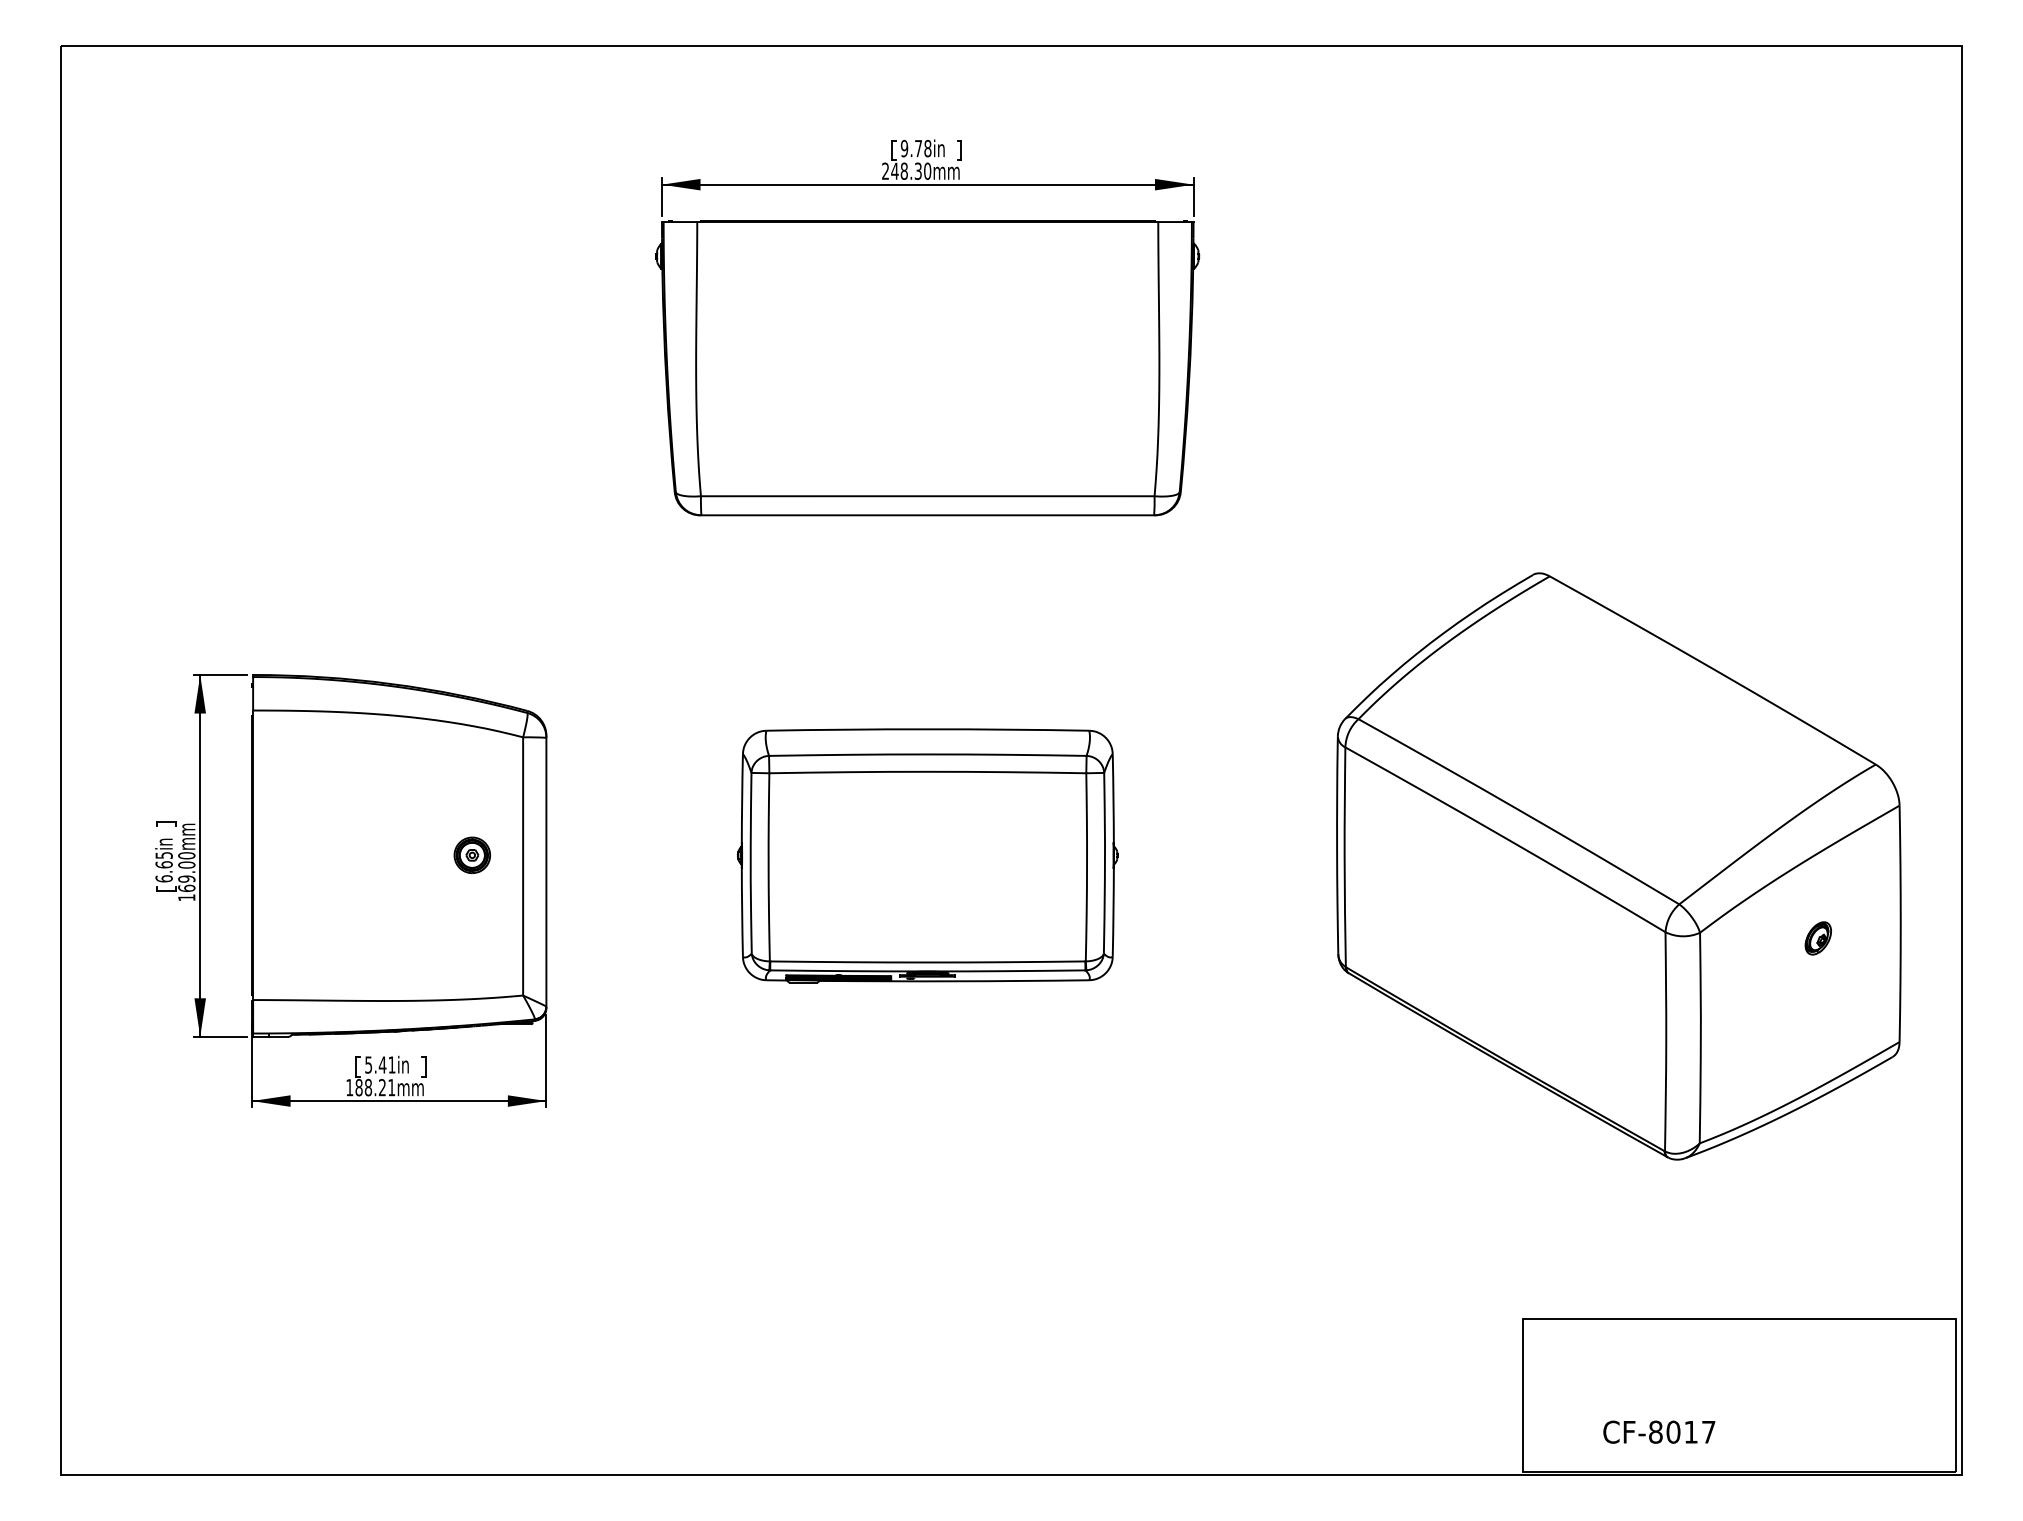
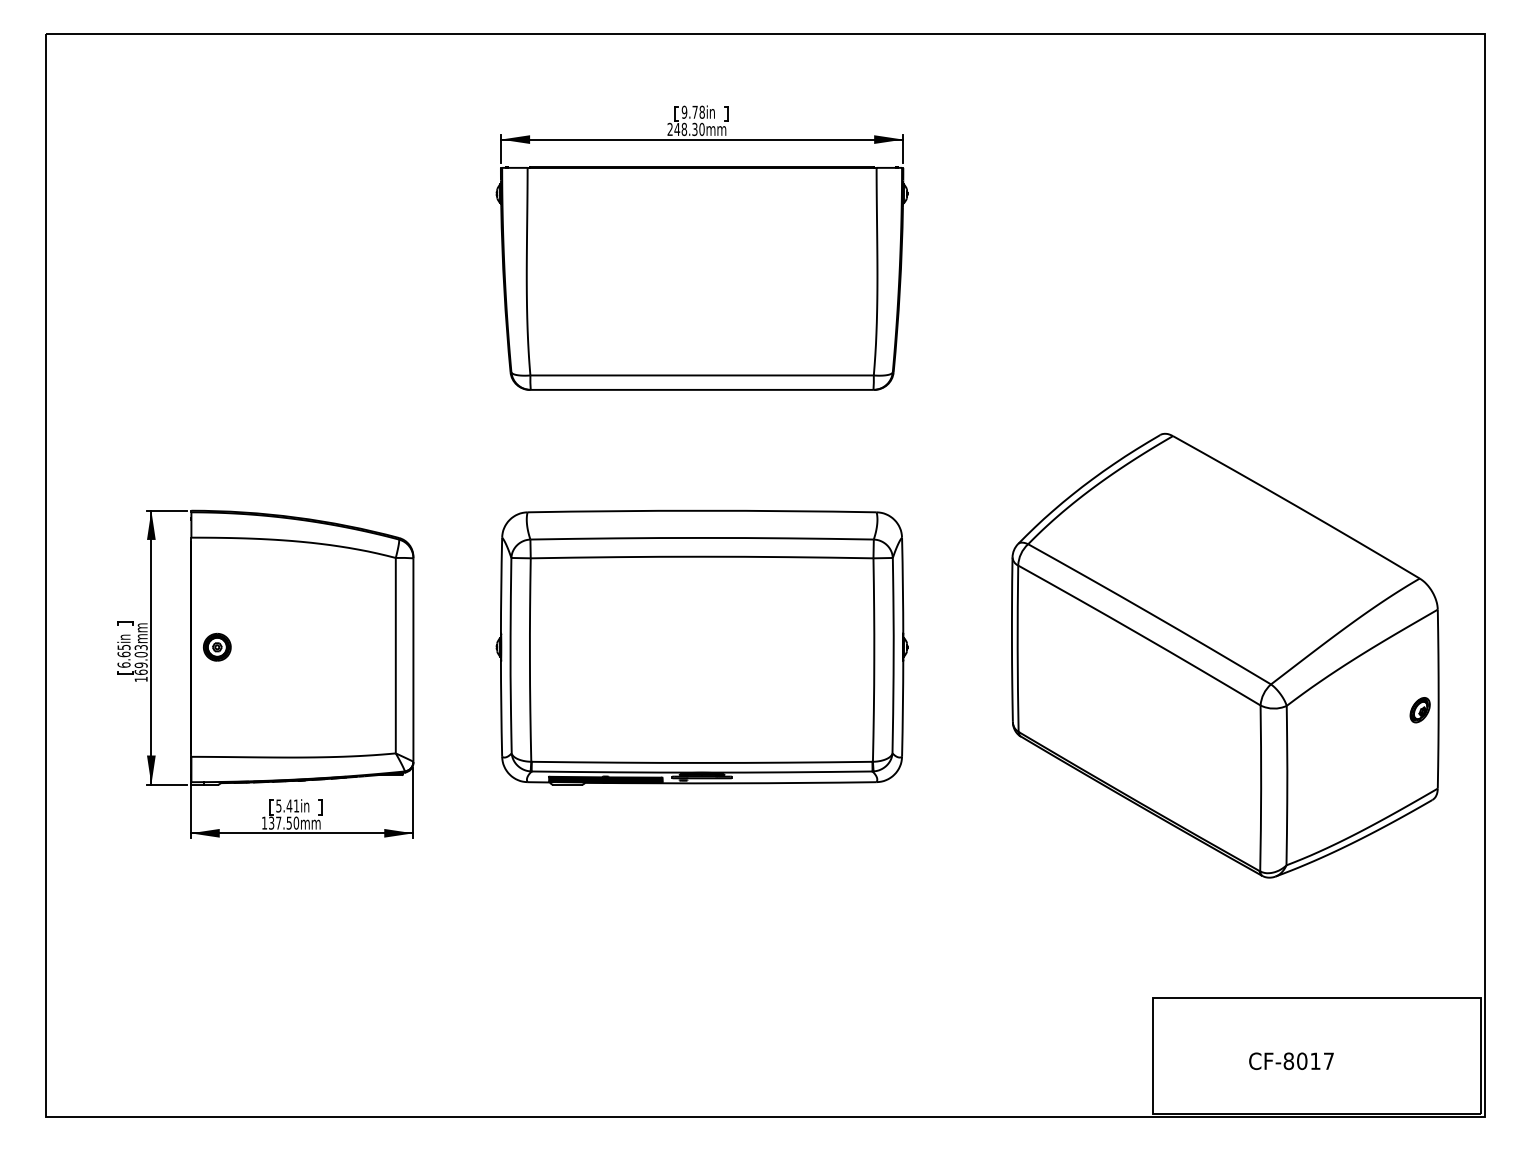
part: (471, 854) -> (216, 646), moved
text: (186, 855) -> (140, 647), 169.00mm -> 169.03mm
part: (927, 855) -> (701, 647), size x1.43
part: (1817, 938) -> (1419, 710), moved
text: (375, 1087) -> (284, 823), 188.21mm -> 137.50mm
text: (1659, 1431) -> (1291, 1060), moved

